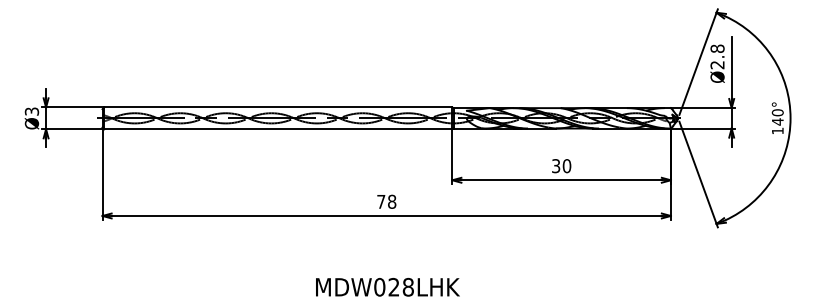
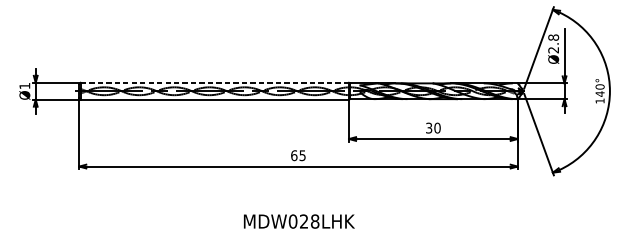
line: (278, 107) -> (215, 82), solid -> dashed
text: (31, 111) -> (24, 85), Ø3 -> Ø1
text: (386, 201) -> (298, 155), 78 -> 65

